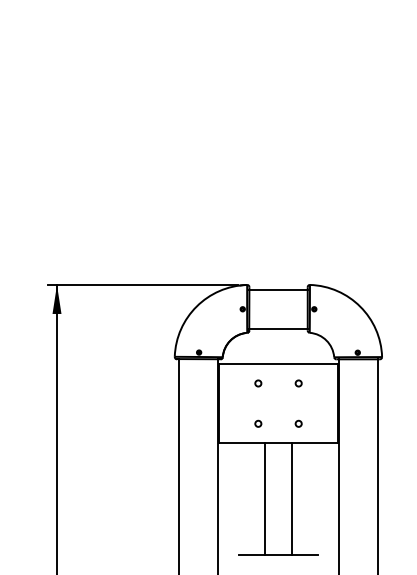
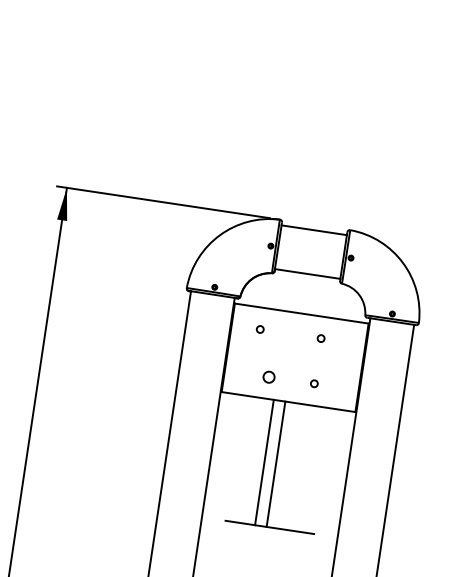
circle: (258, 383) -> (260, 329), moved
circle: (258, 423) -> (269, 376), size x1.6
line: (291, 499) -> (275, 464), moved

